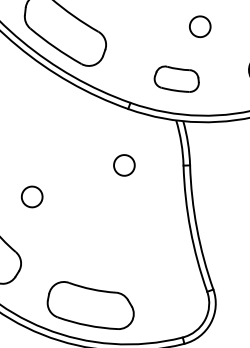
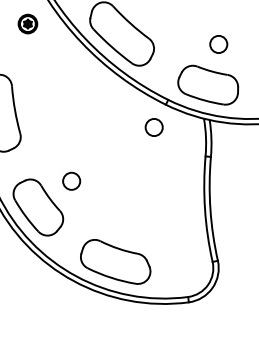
circle: (199, 26) -> (218, 44), moved
part: (176, 78) -> (208, 84), size x1.67
circle: (123, 165) -> (153, 127), moved
circle: (31, 196) -> (71, 180), moved

